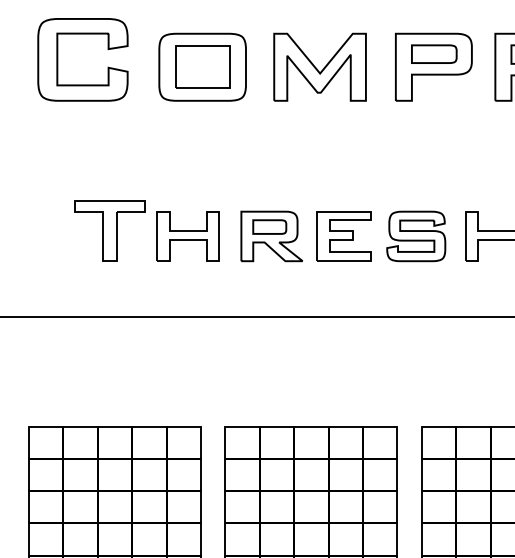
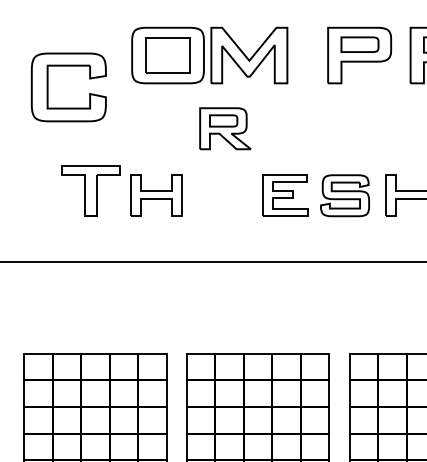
part: (58, 59) -> (48, 87), moved
part: (320, 67) -> (249, 55), moved
part: (271, 236) -> (225, 128), moved

